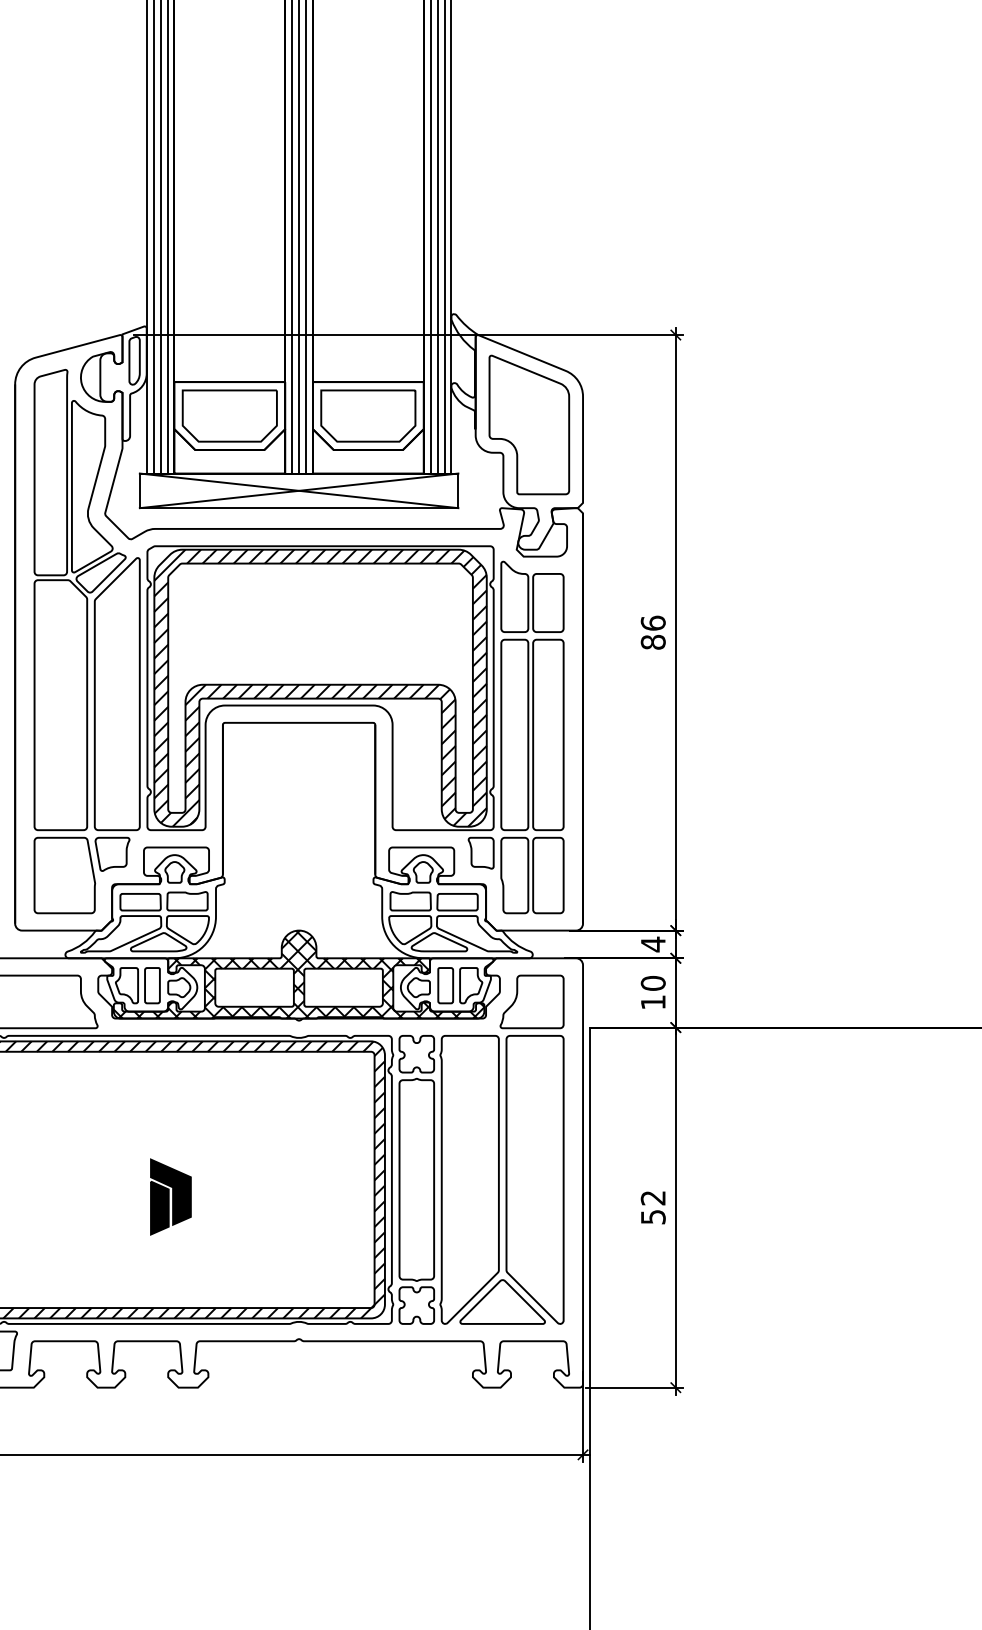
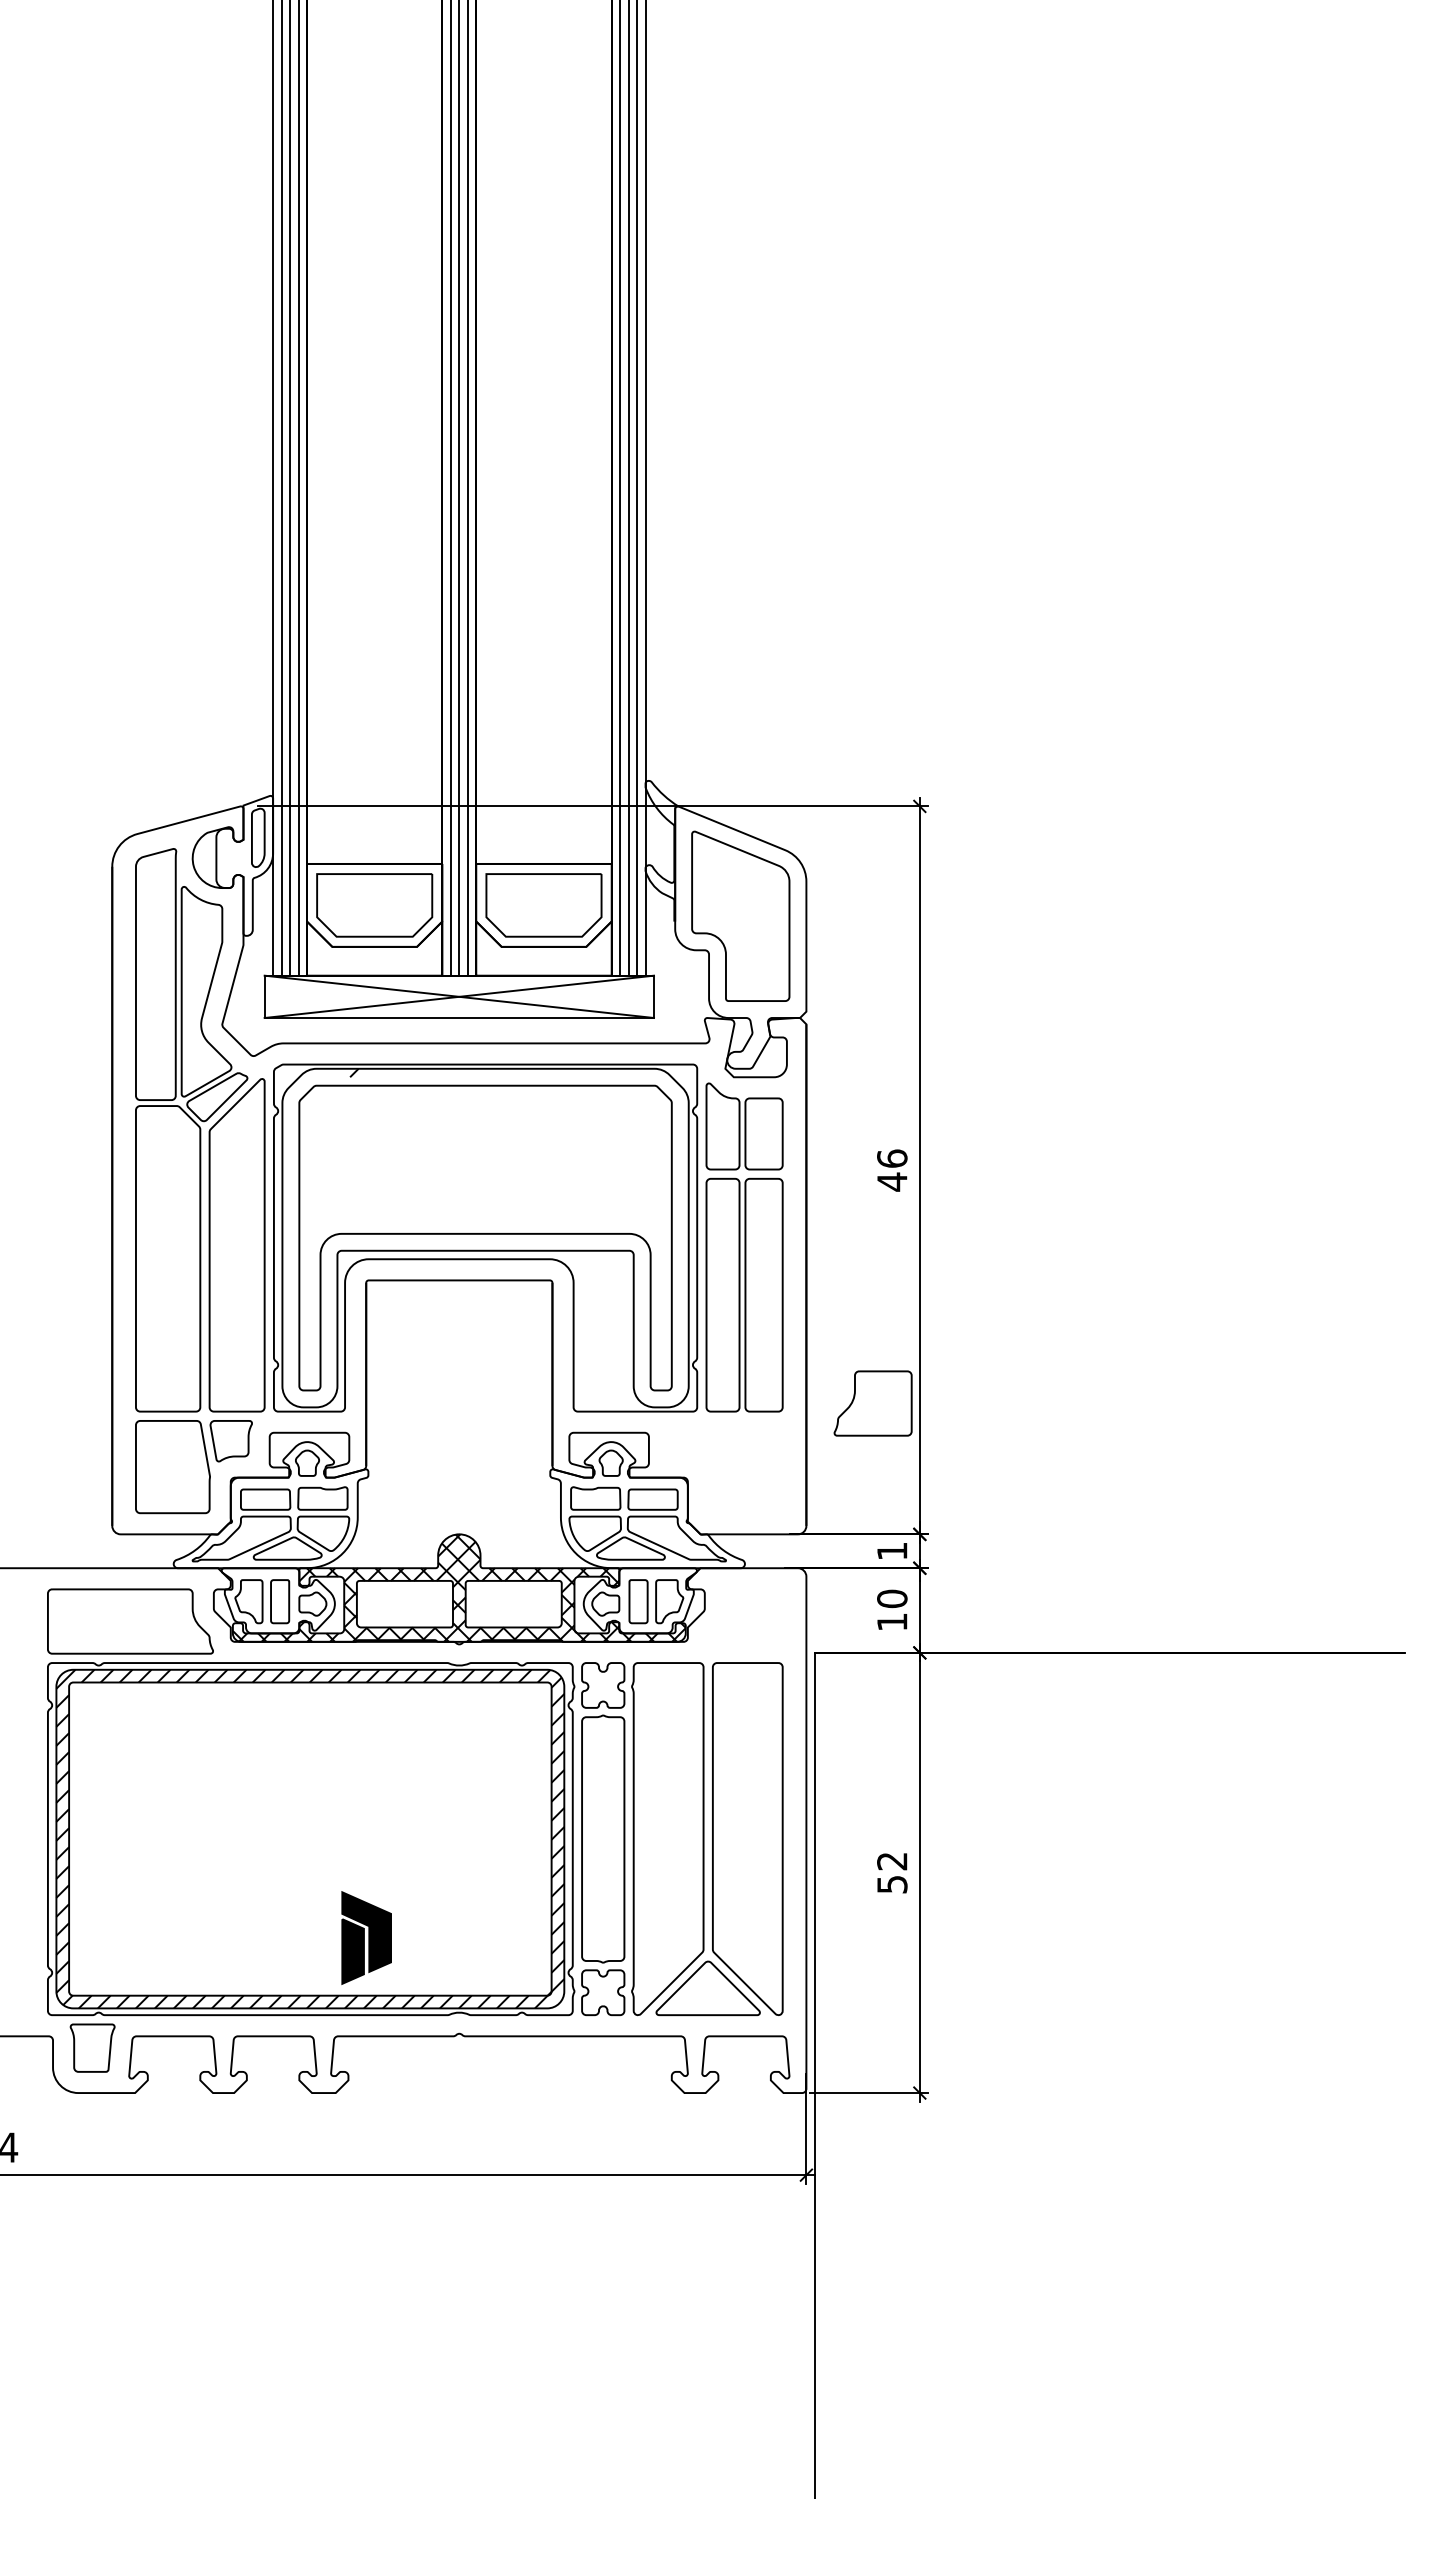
text: (653, 641) -> (892, 1181), 86 -> 46
hatch: (320, 687) -> (485, 1237), removed
part: (516, 875) -> (724, 1467), removed
text: (653, 944) -> (892, 1551), 4 -> 1
part: (531, 1001) -> (872, 1403), moved
part: (170, 1196) -> (366, 1937), moved

